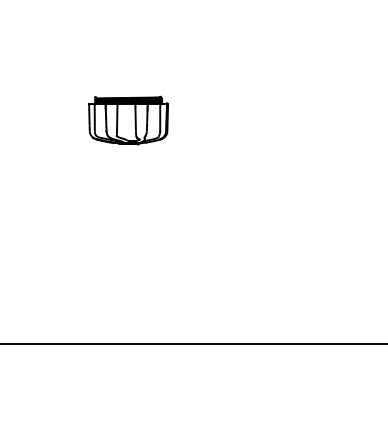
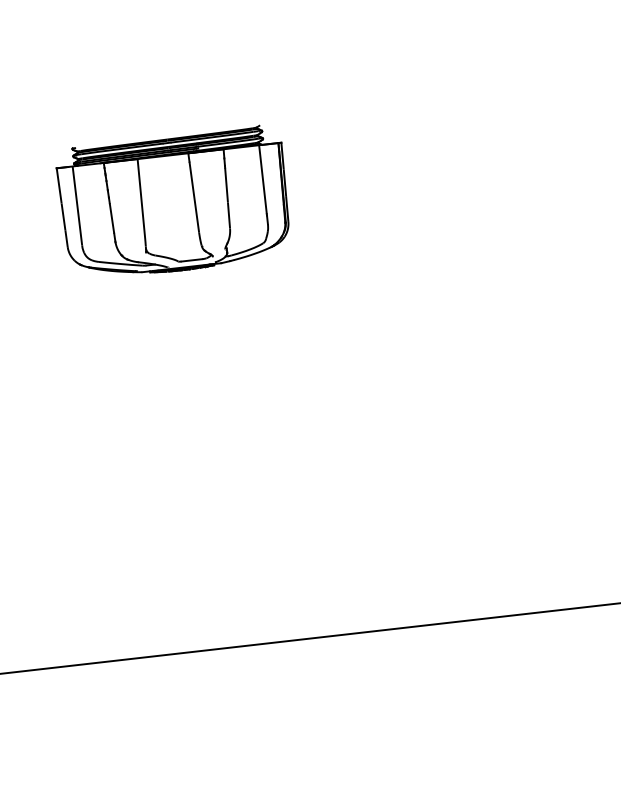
part: (128, 120) -> (174, 203), size x1.43

